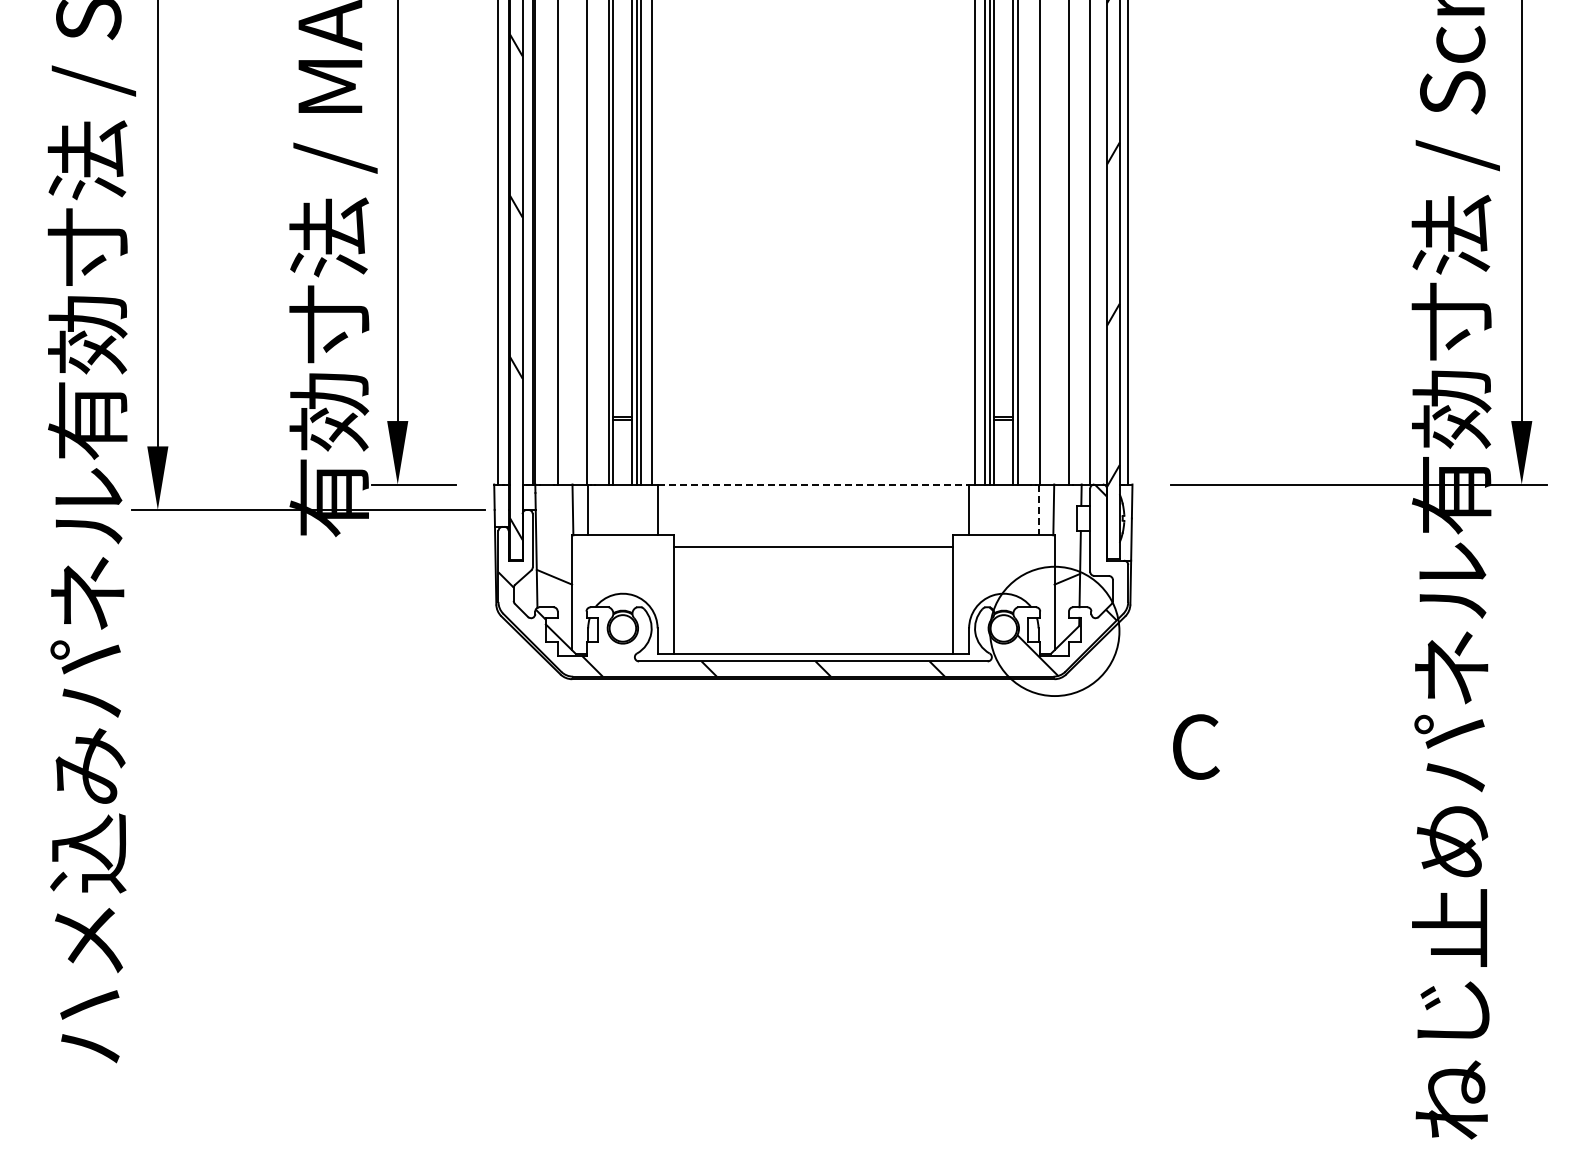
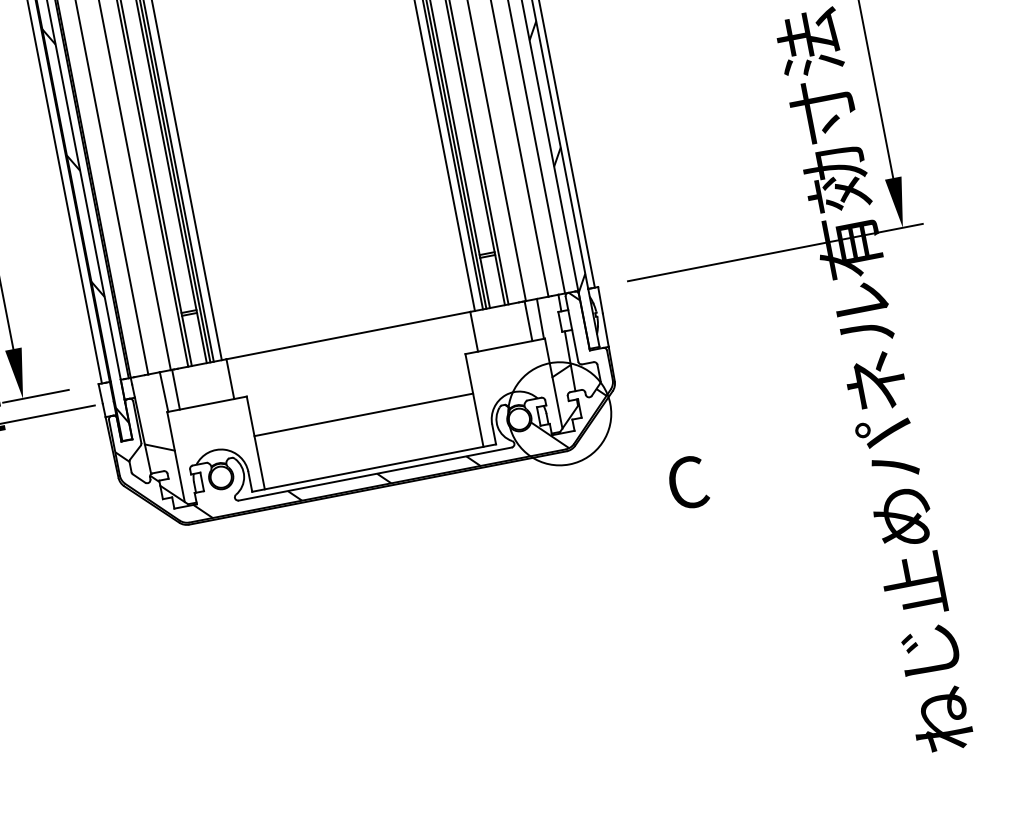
line: (813, 484) -> (348, 335), dashed -> solid
line: (1038, 510) -> (528, 321), dashed -> solid
line: (813, 546) -> (363, 414), moved

